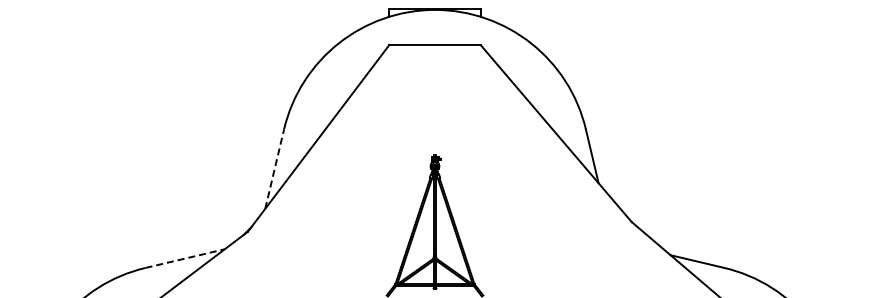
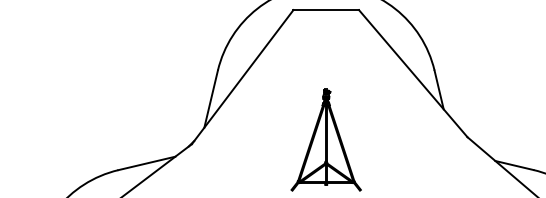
line: (274, 169) -> (211, 99), dashed -> solid
line: (185, 258) -> (147, 163), dashed -> solid

